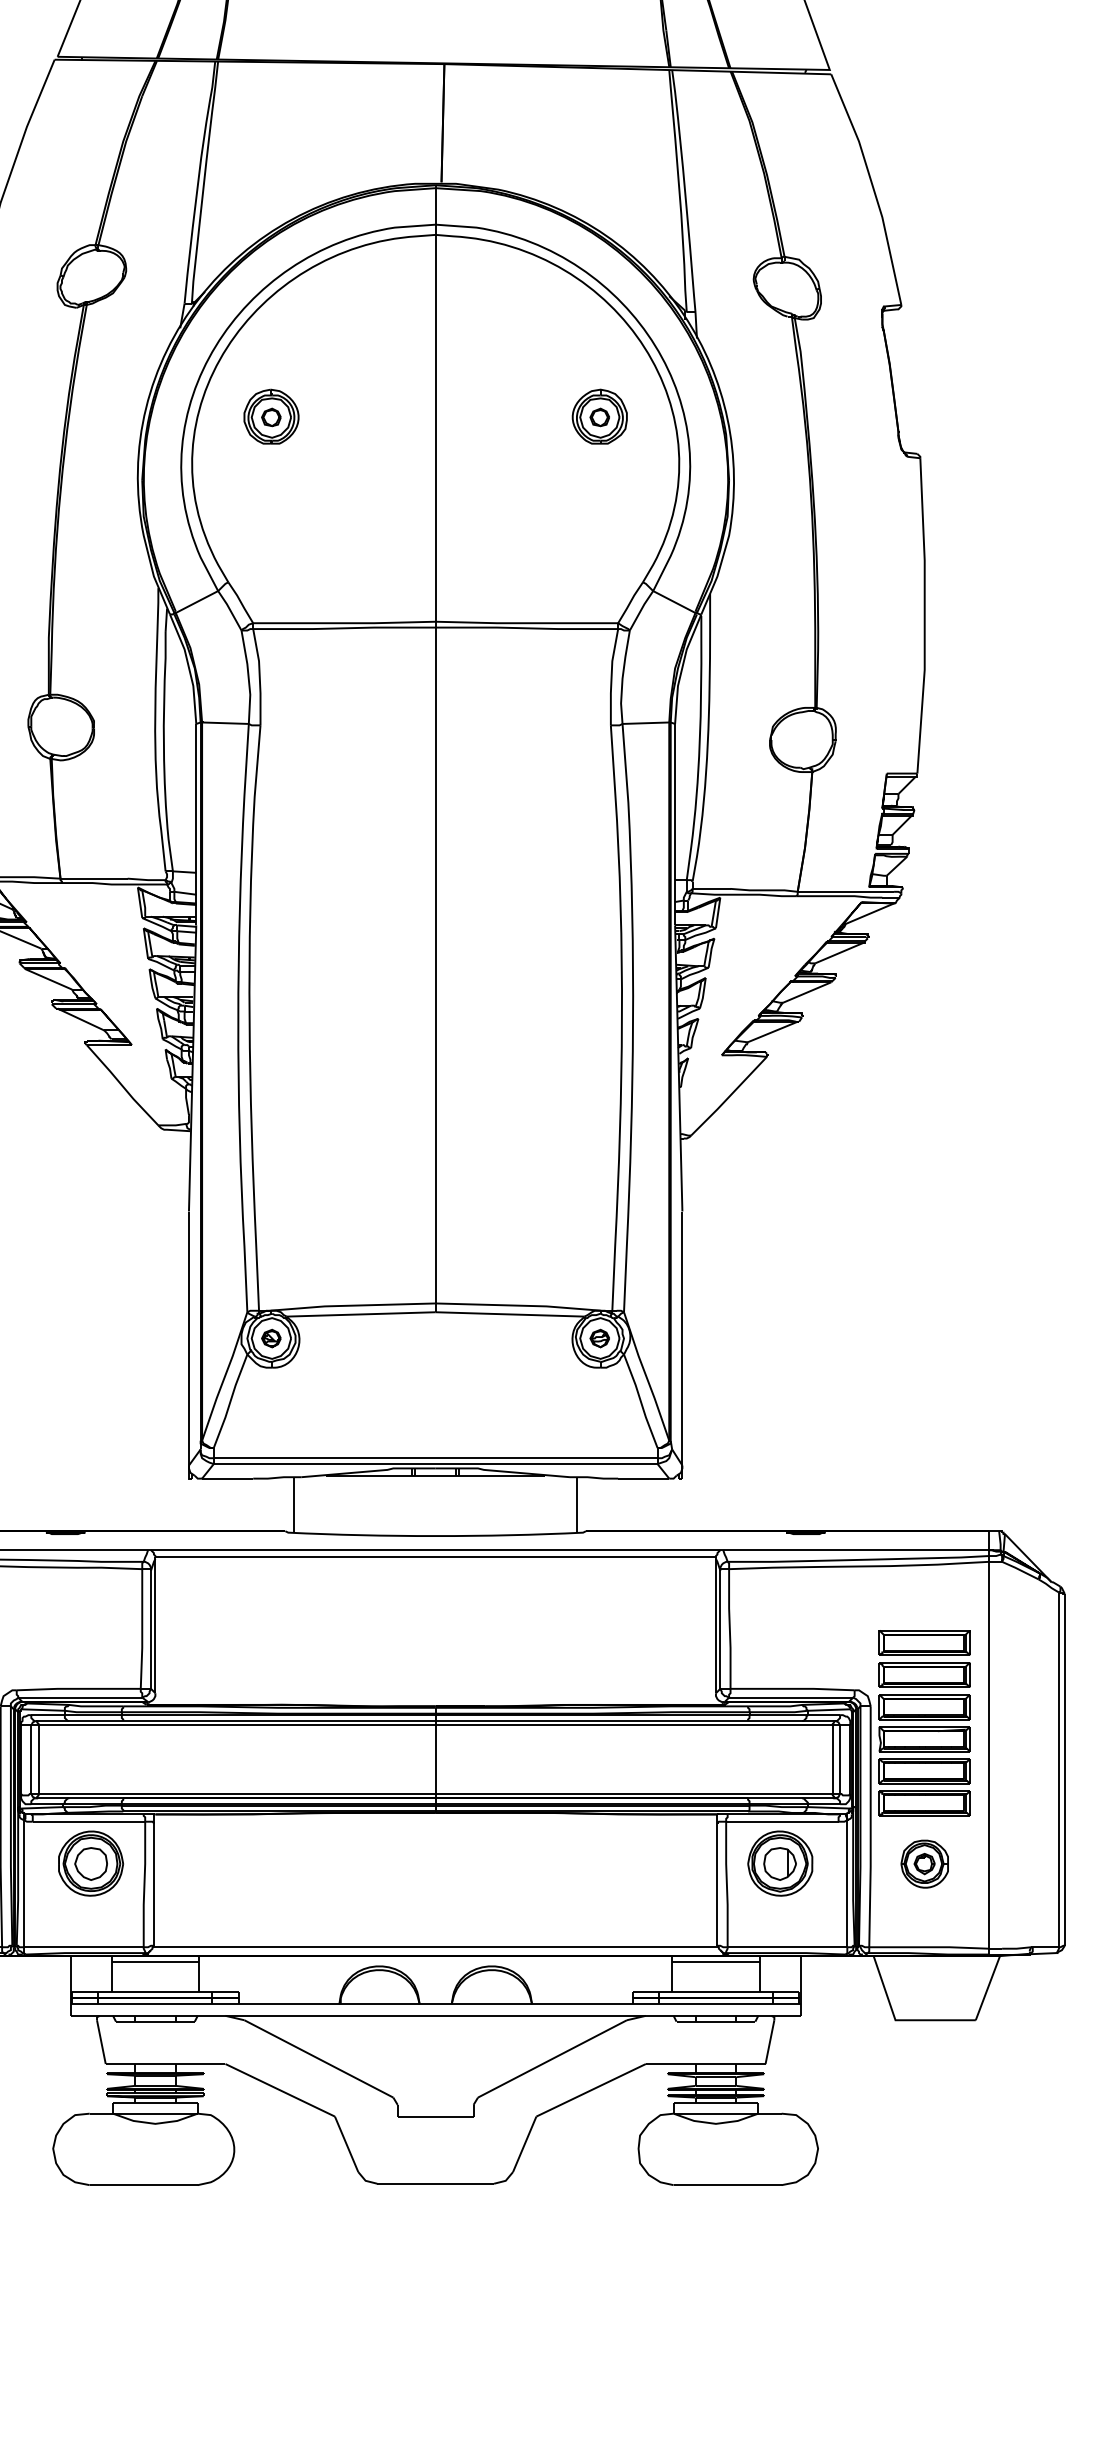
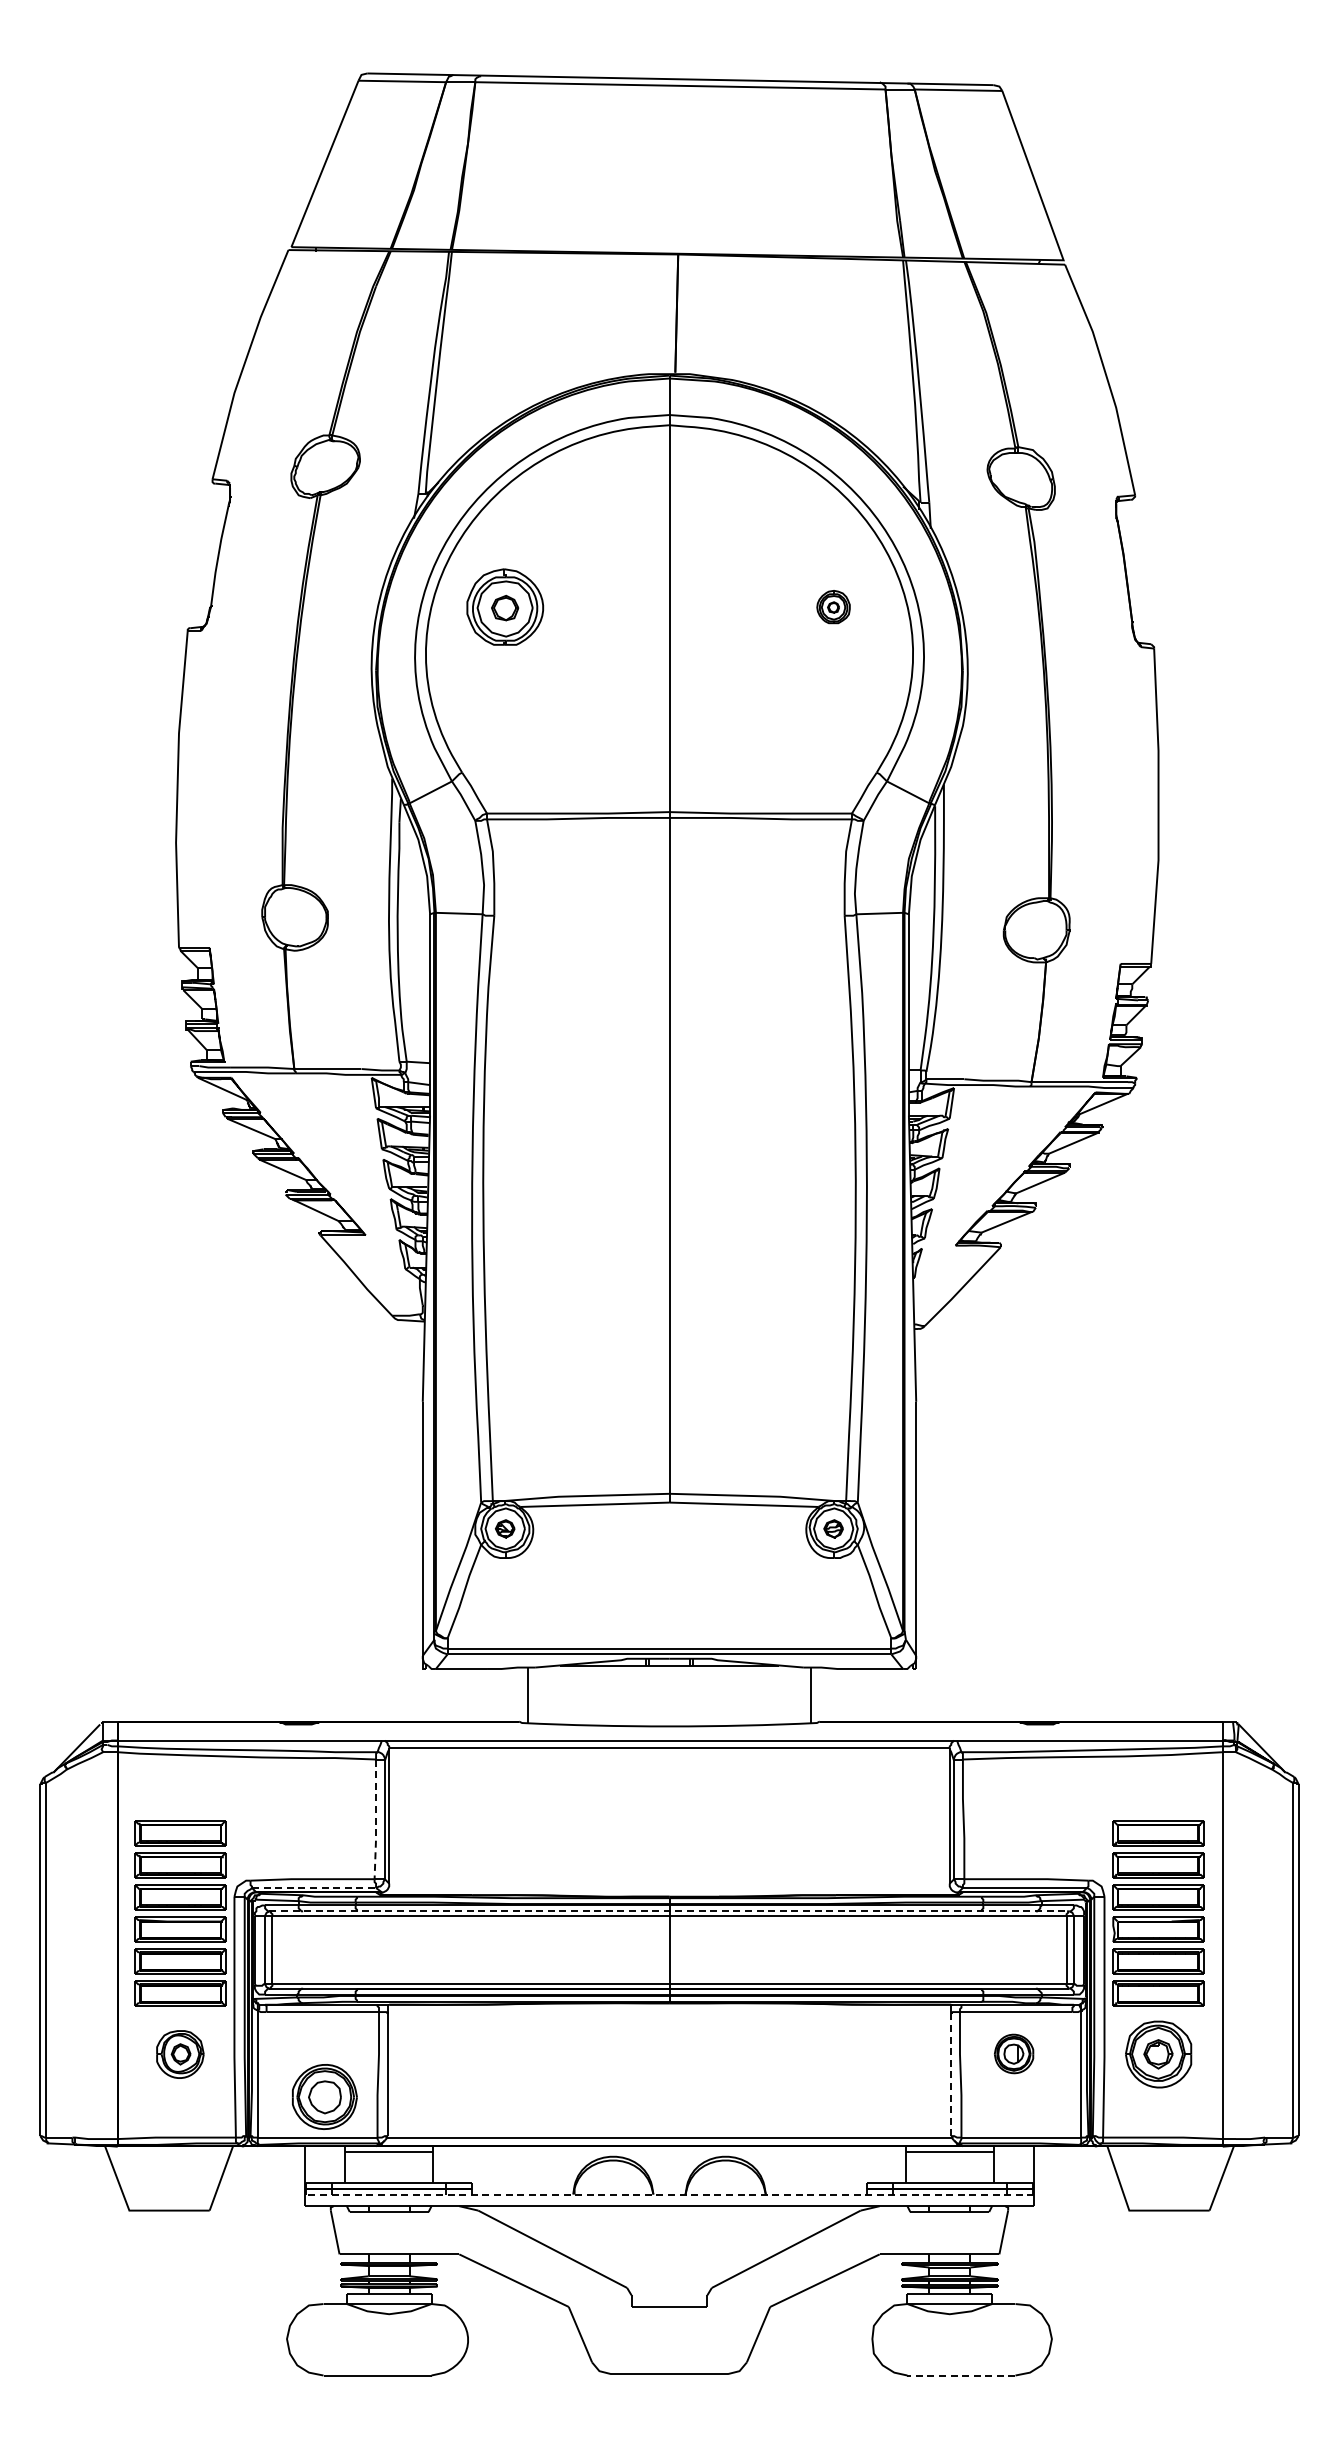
part: (271, 416) -> (505, 606), size x1.4
part: (599, 416) -> (833, 606), size x0.6
line: (142, 1630) -> (376, 1820), solid -> dashed
line: (80, 1697) -> (314, 1887), solid -> dashed
line: (435, 1721) -> (669, 1911), solid -> dashed
part: (90, 1863) -> (324, 2096), moved
part: (779, 1863) -> (1013, 2053), size x0.6
part: (924, 1864) -> (1158, 2054), size x1.4
line: (717, 1885) -> (951, 2075), solid -> dashed
line: (435, 2004) -> (669, 2194), solid -> dashed
line: (726, 2185) -> (960, 2375), solid -> dashed

